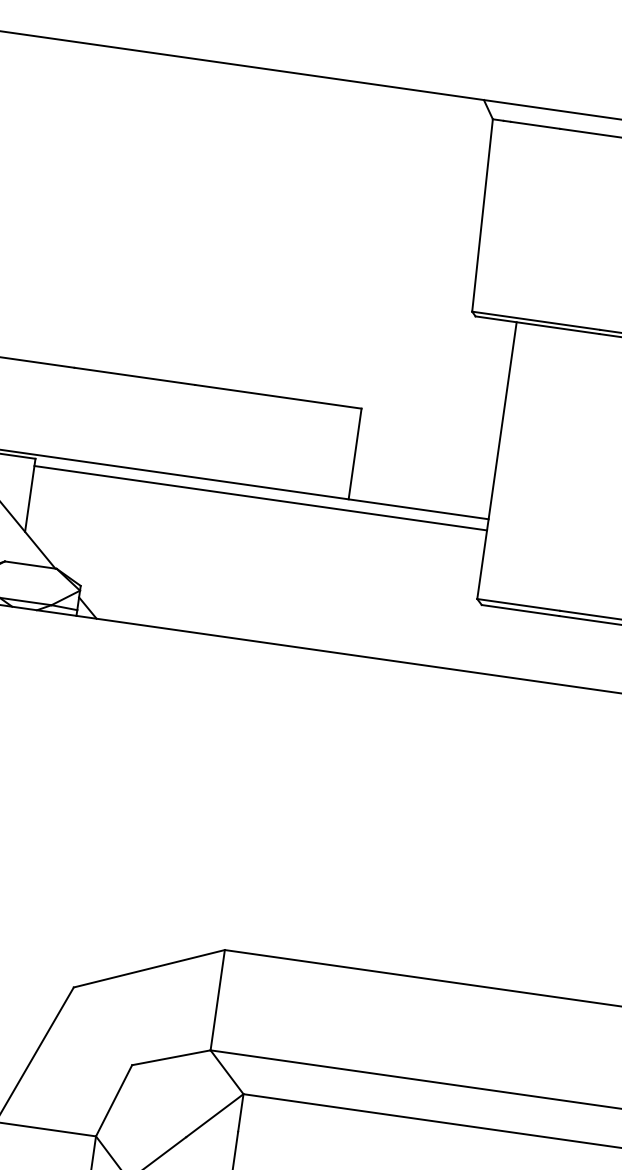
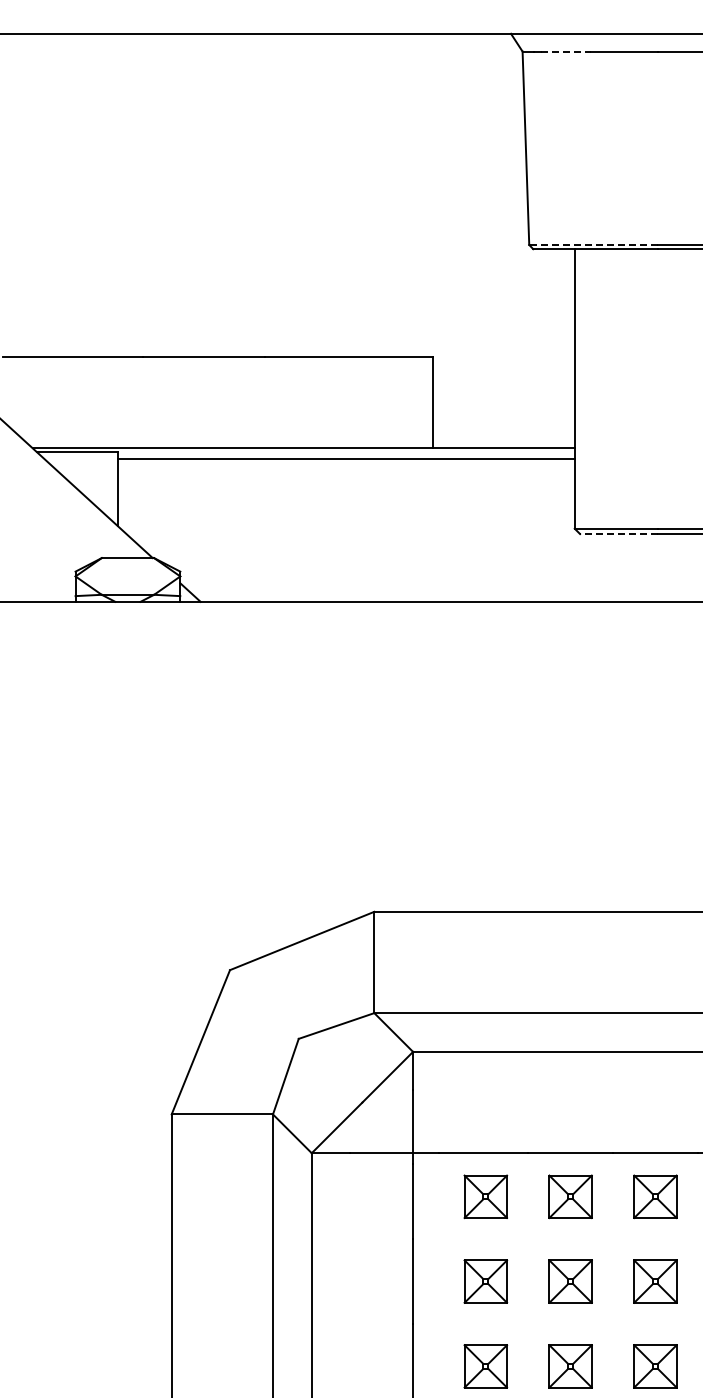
line: (535, 125) -> (565, 51), solid -> dashed
line: (535, 320) -> (593, 244), solid -> dashed
line: (519, 610) -> (618, 534), solid -> dashed

